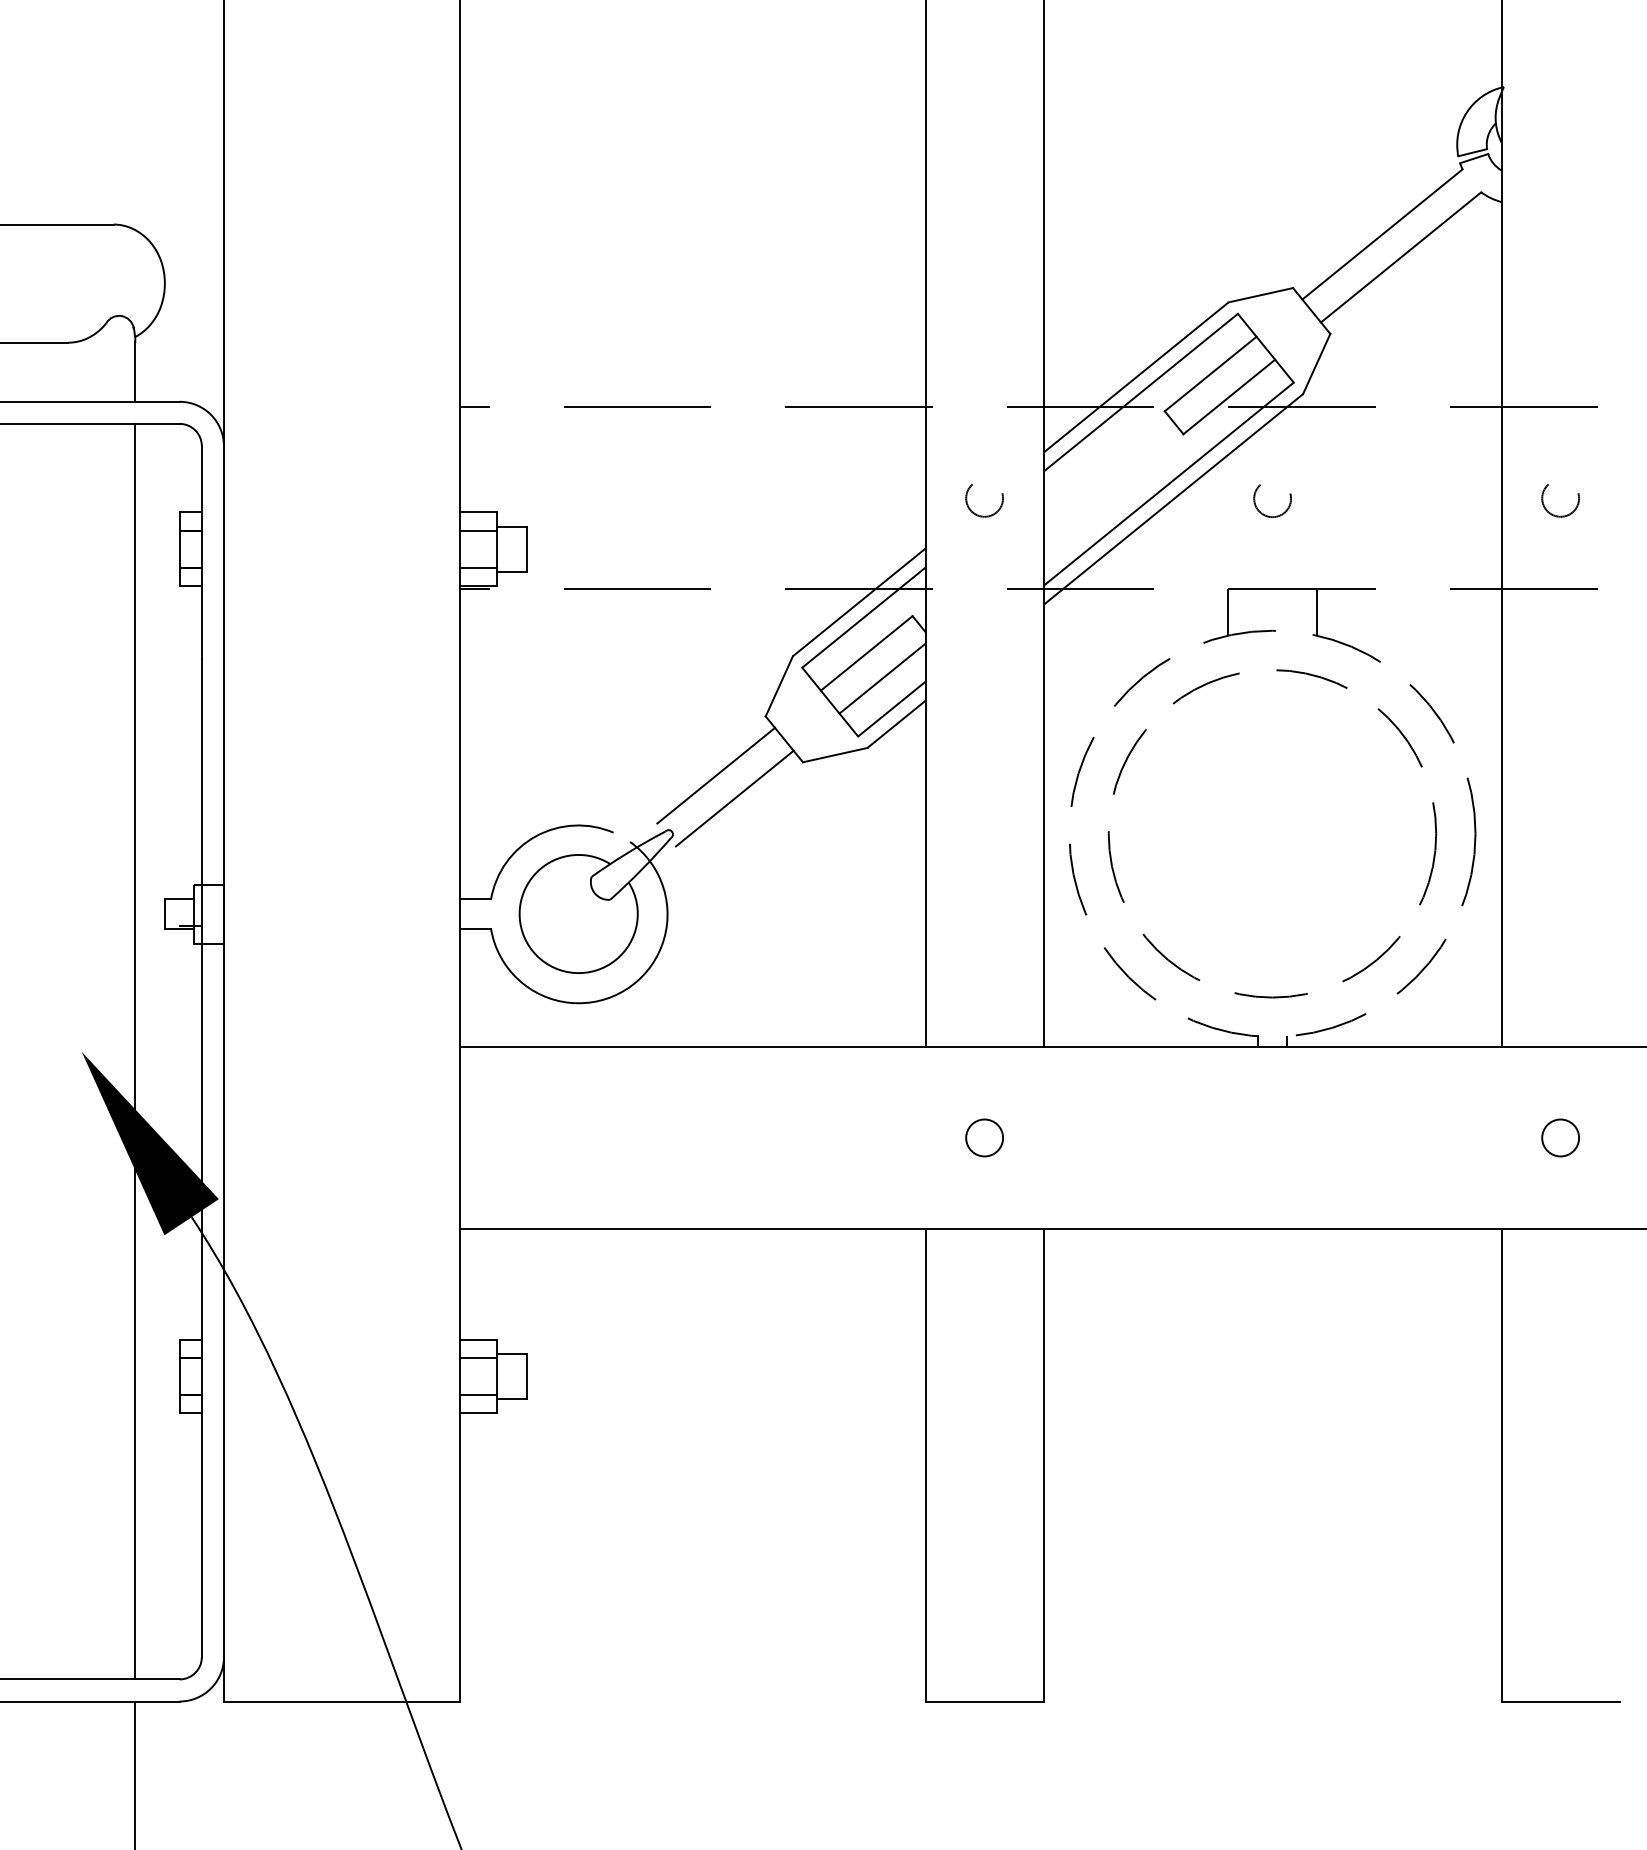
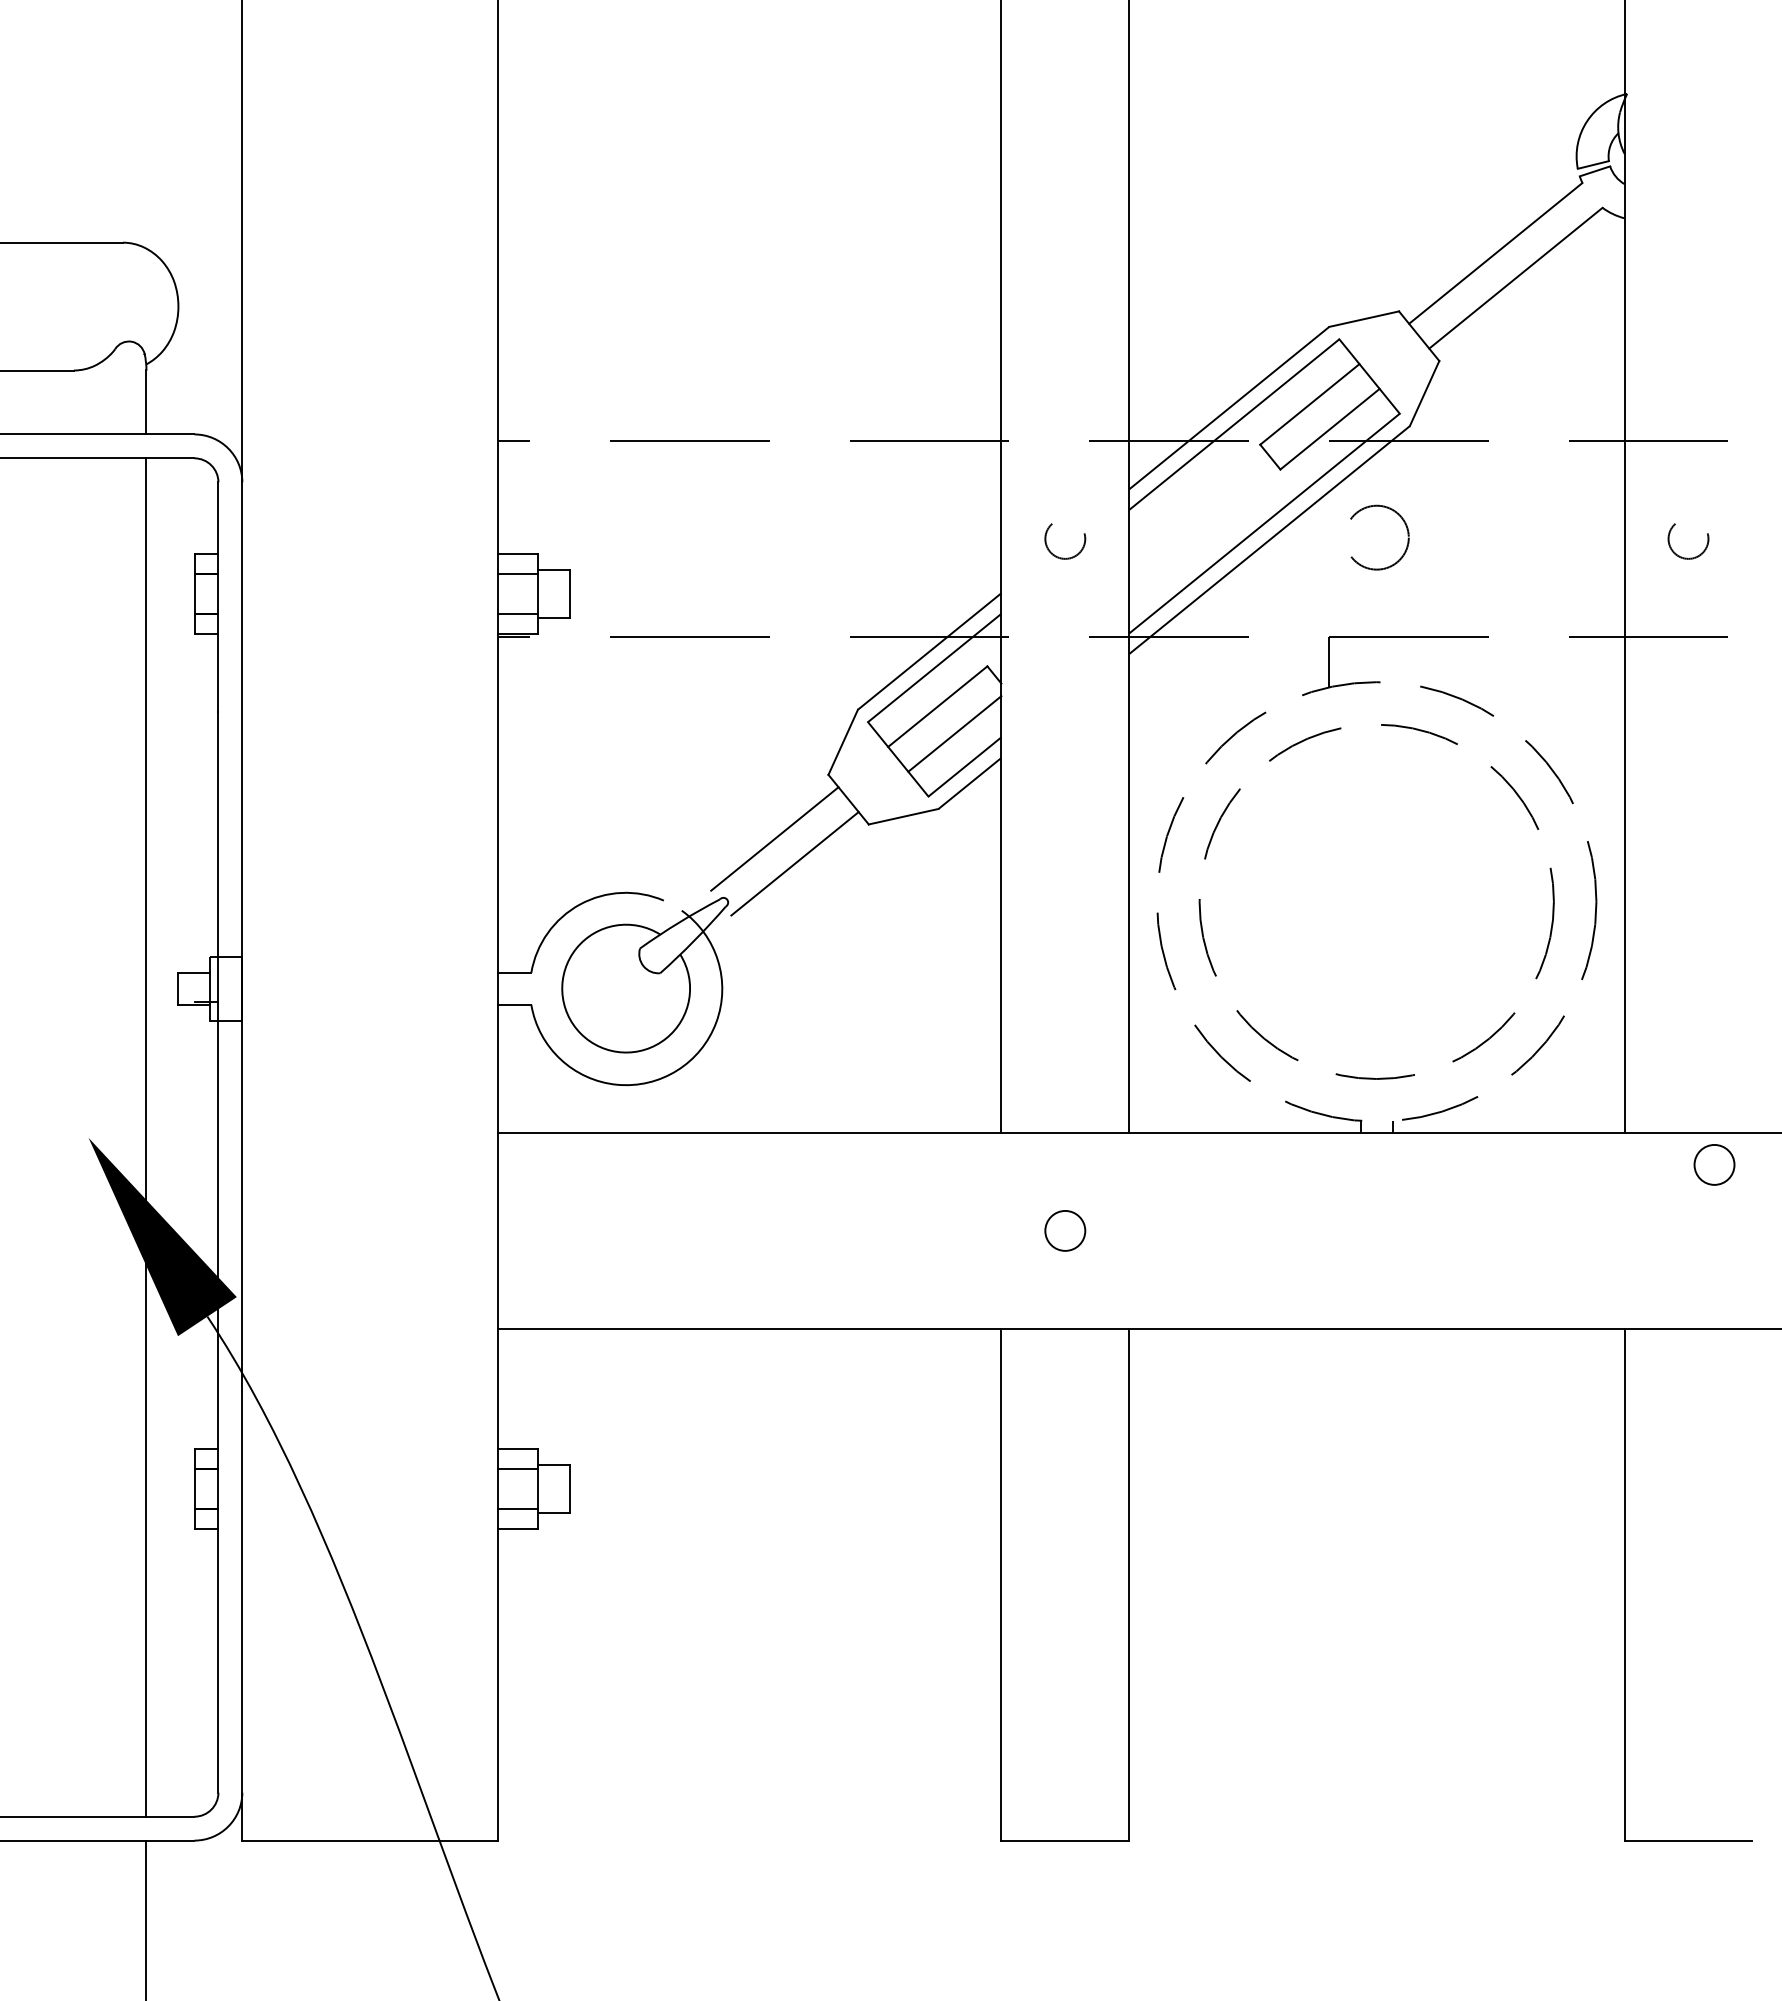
circle: (1272, 500) -> (1376, 541), size x1.6
line: (1316, 612) -> (1424, 662), removed
circle: (1560, 1137) -> (1714, 1164), moved

